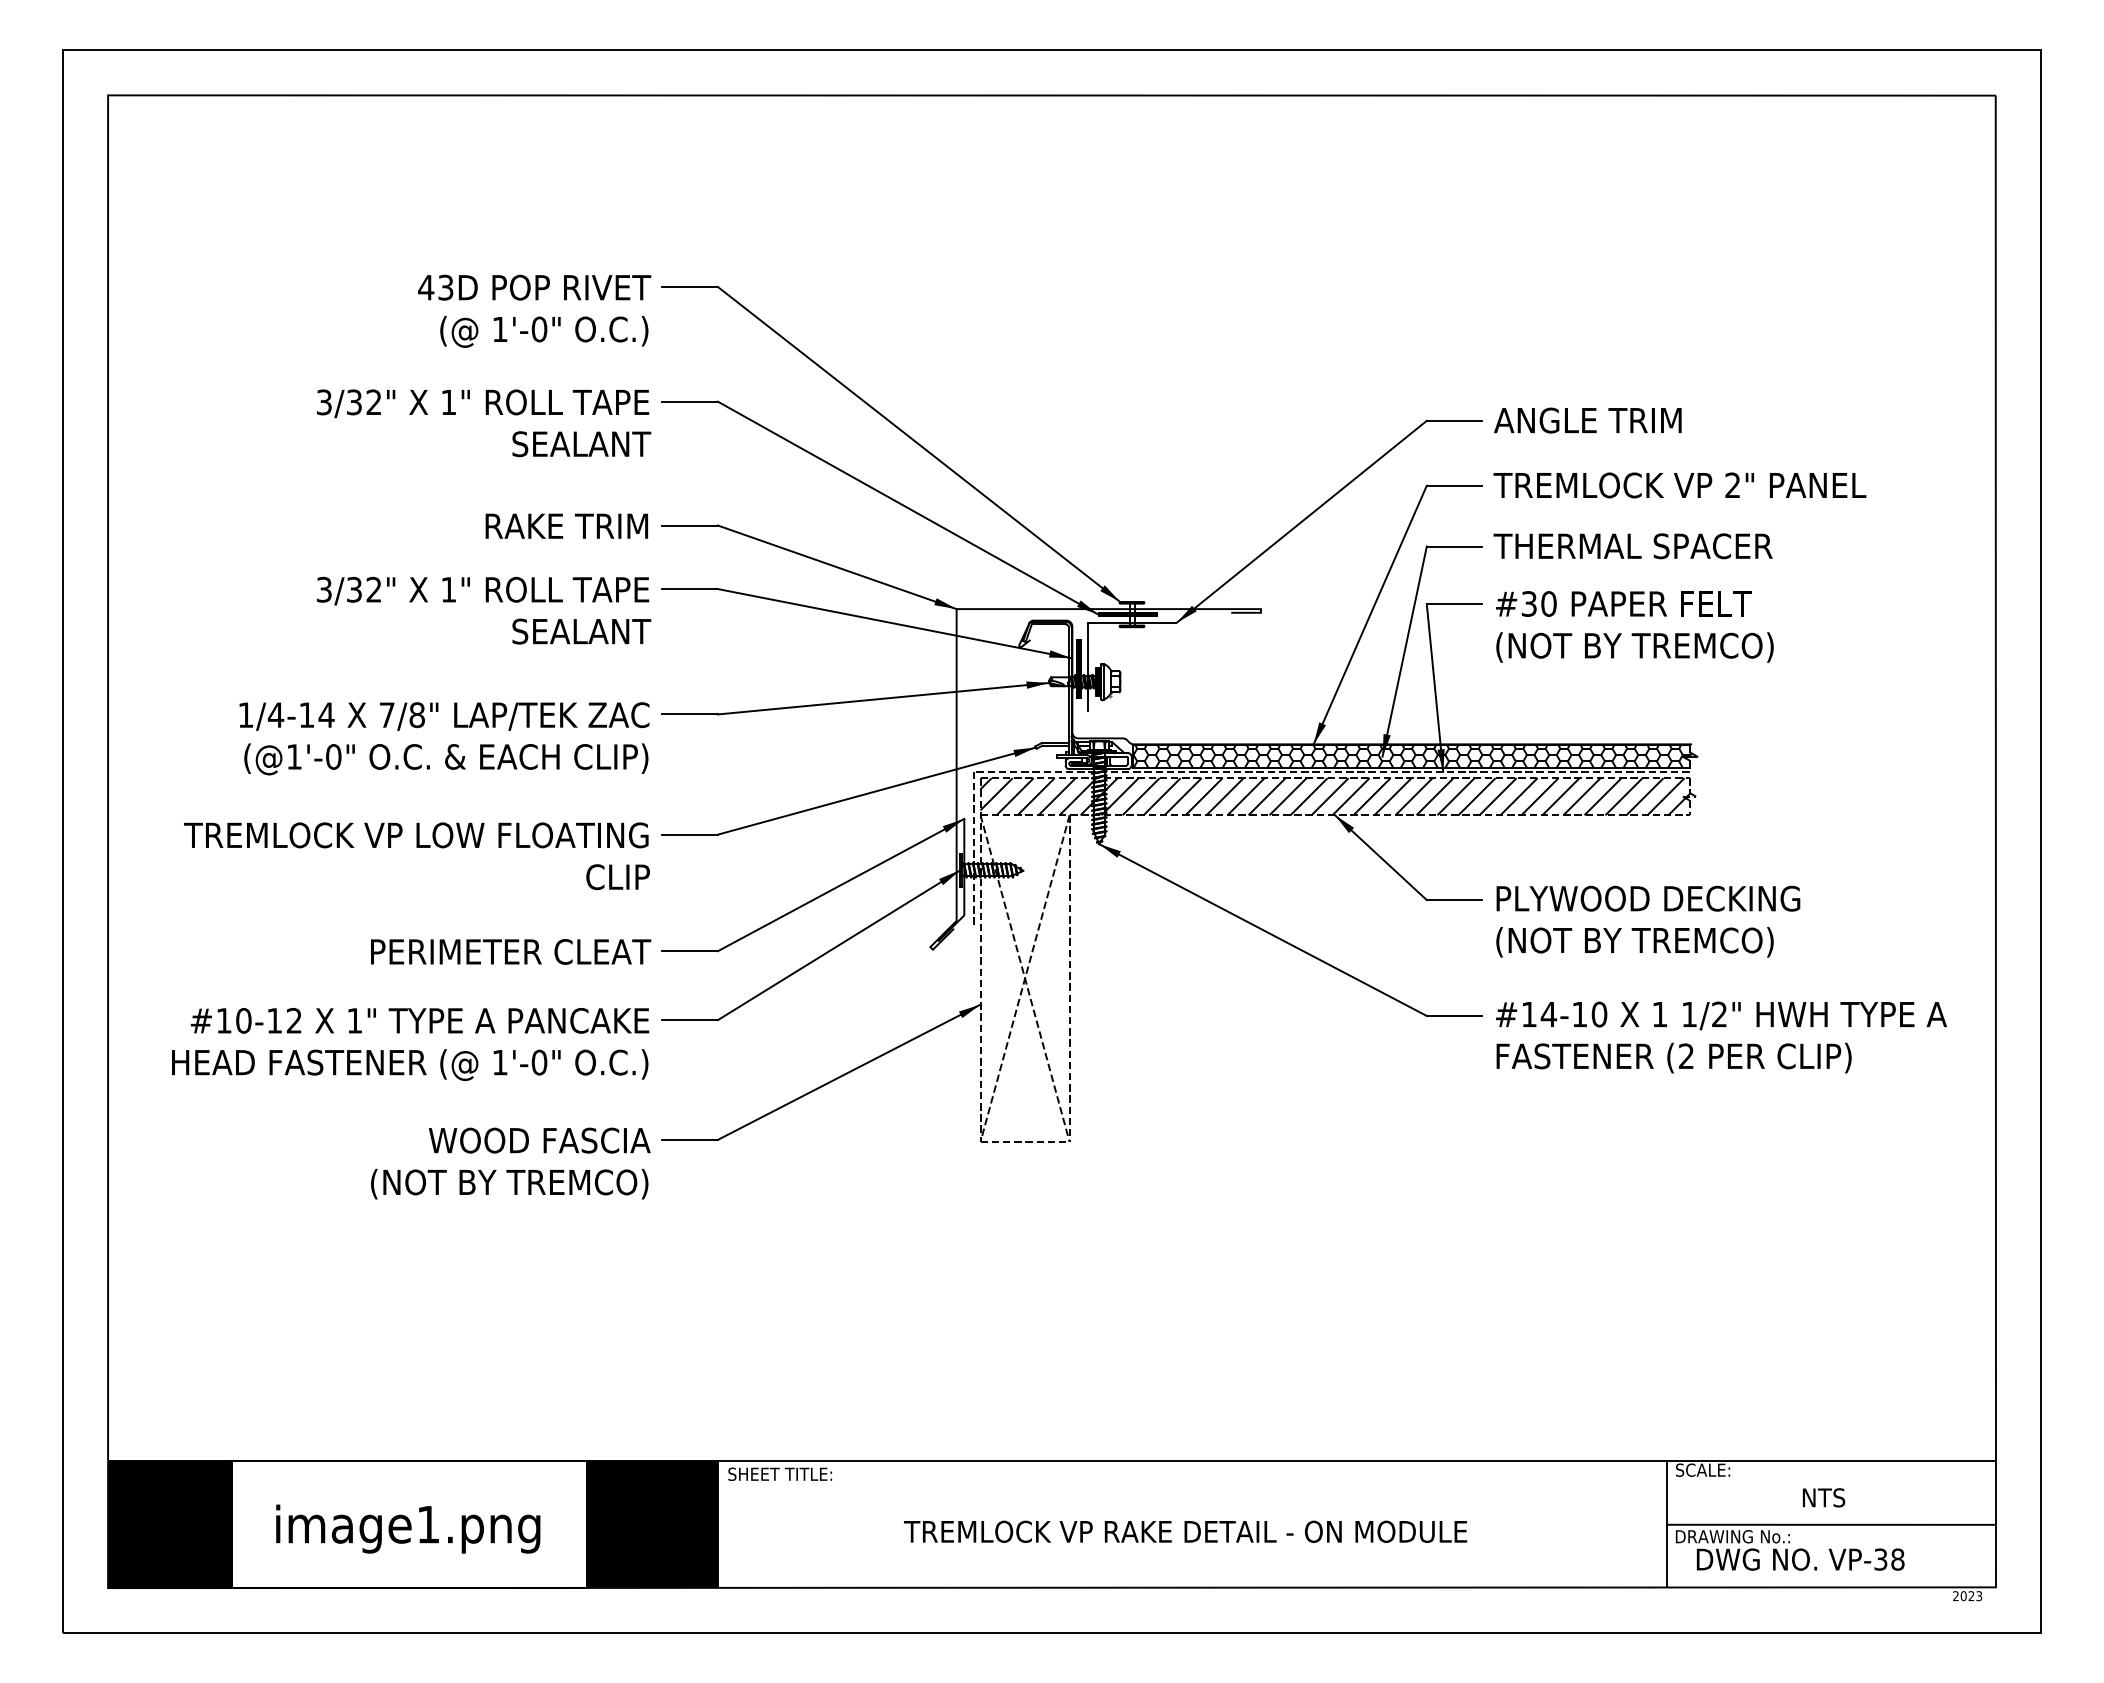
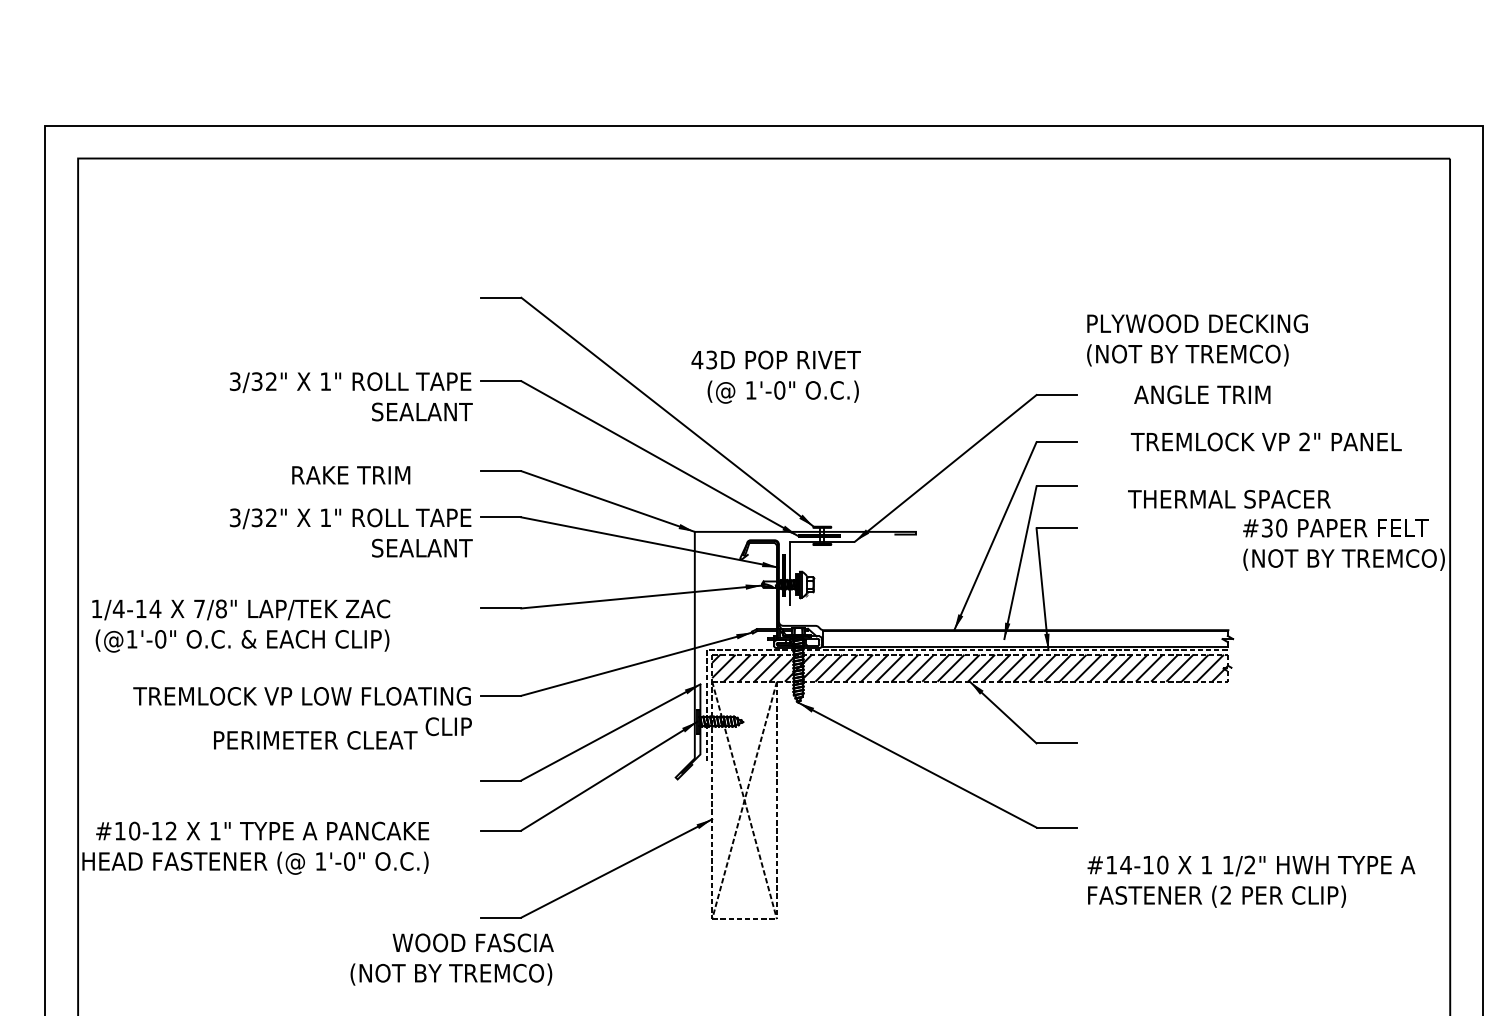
text: (534, 310) -> (776, 376), moved
text: (1587, 420) -> (1202, 394), moved
text: (1679, 485) -> (1265, 442), moved
text: (566, 525) -> (350, 474), moved
text: (1632, 546) -> (1228, 499), moved
text: (1634, 626) -> (1343, 544), moved
text: (444, 738) -> (241, 625), moved
hatch: (1411, 756) -> (1025, 639), removed
text: (1648, 921) -> (1197, 340), moved
text: (511, 951) -> (316, 740), moved
text: (1721, 1037) -> (1251, 881), moved
text: (410, 1043) -> (255, 847), moved
text: (510, 1163) -> (451, 959), moved

